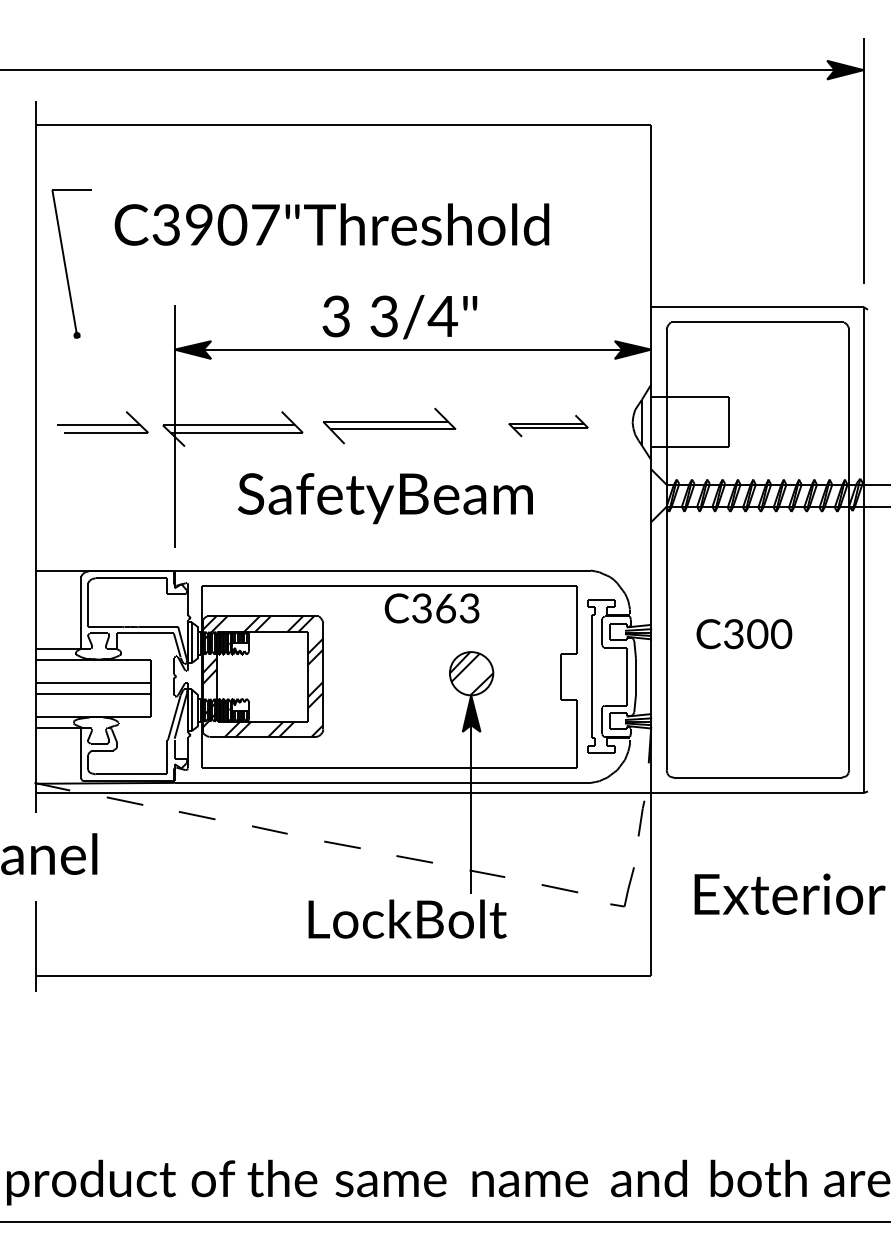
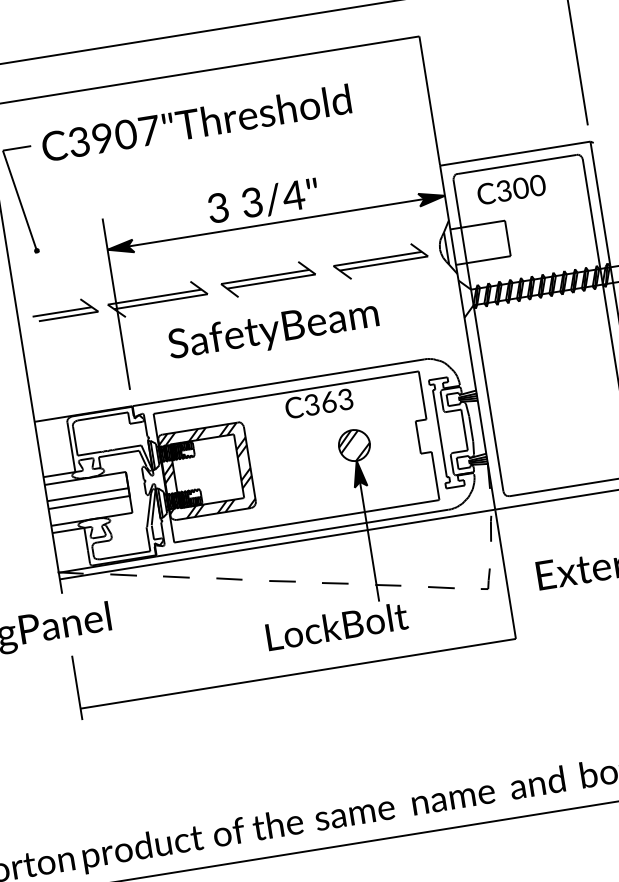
text: (331, 224) -> (196, 123), moved
part: (548, 425) -> (380, 261), size x1.67
text: (744, 634) -> (511, 190), moved
part: (622, 886) -> (485, 579), size x0.71

